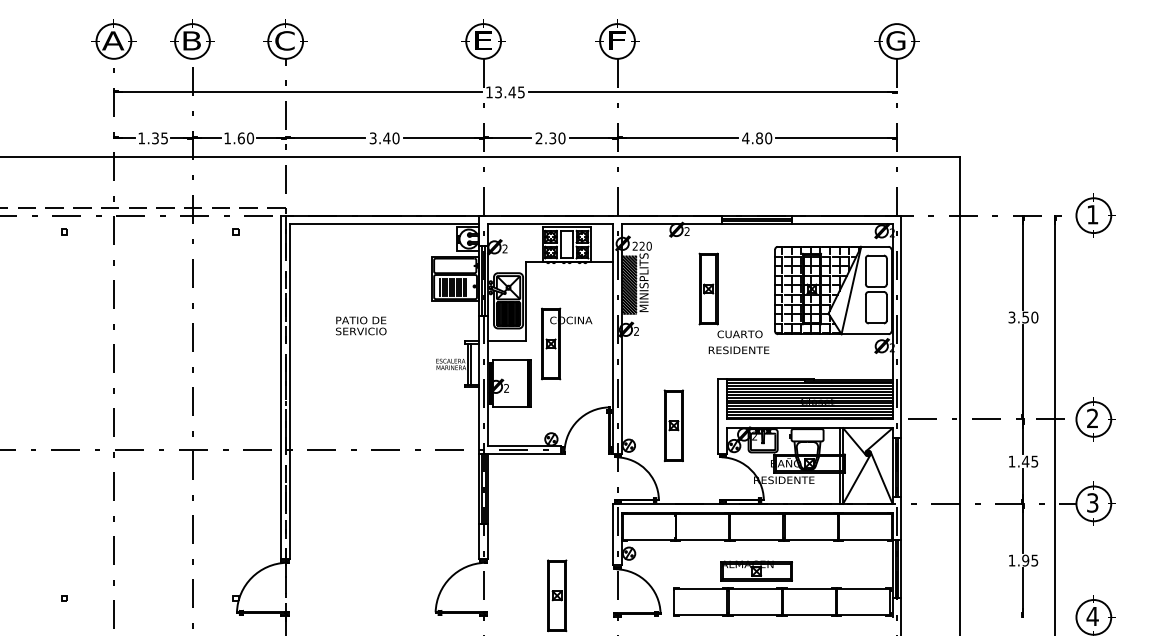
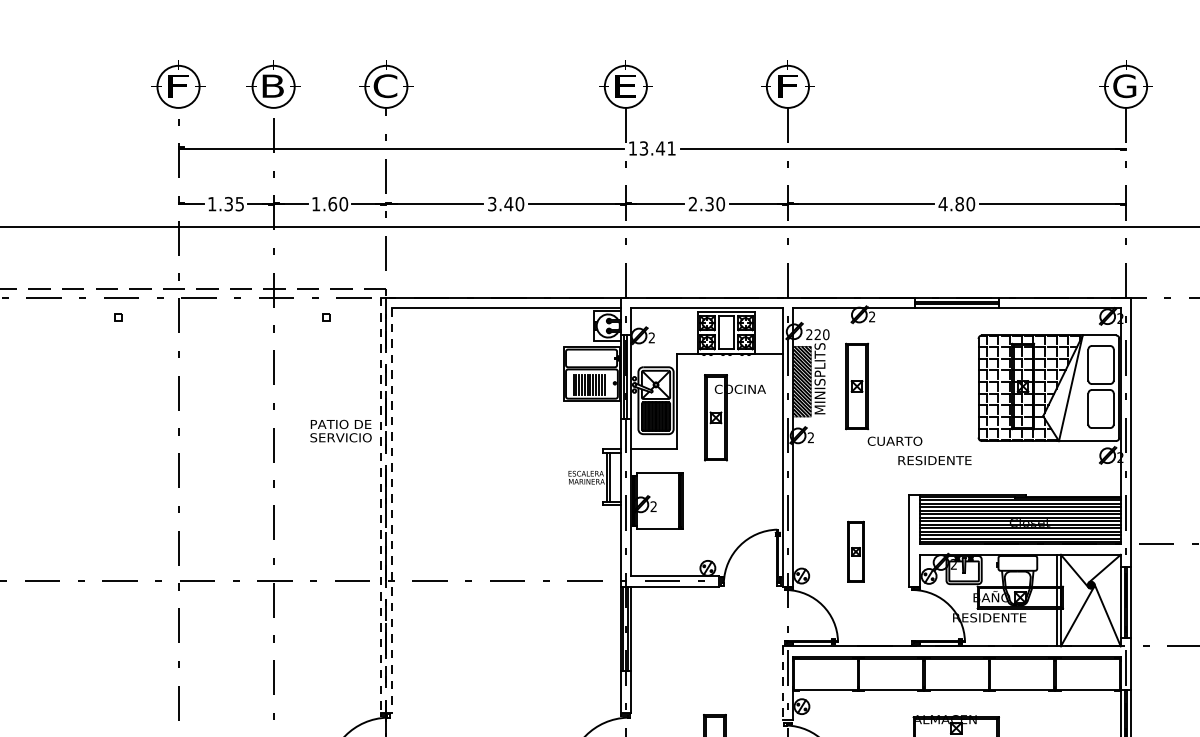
text: (113, 40) -> (178, 85), A -> F
text: (521, 92) -> (671, 148), 13.45 -> 13.41
part: (718, 295) -> (868, 394), moved
text: (361, 325) -> (341, 430), moved
part: (566, 343) -> (734, 417), moved
line: (281, 387) -> (381, 505), solid -> dashed
line: (290, 392) -> (392, 511), solid -> dashed
part: (673, 425) -> (855, 551), size x0.7
line: (613, 534) -> (783, 683), solid -> dashed

